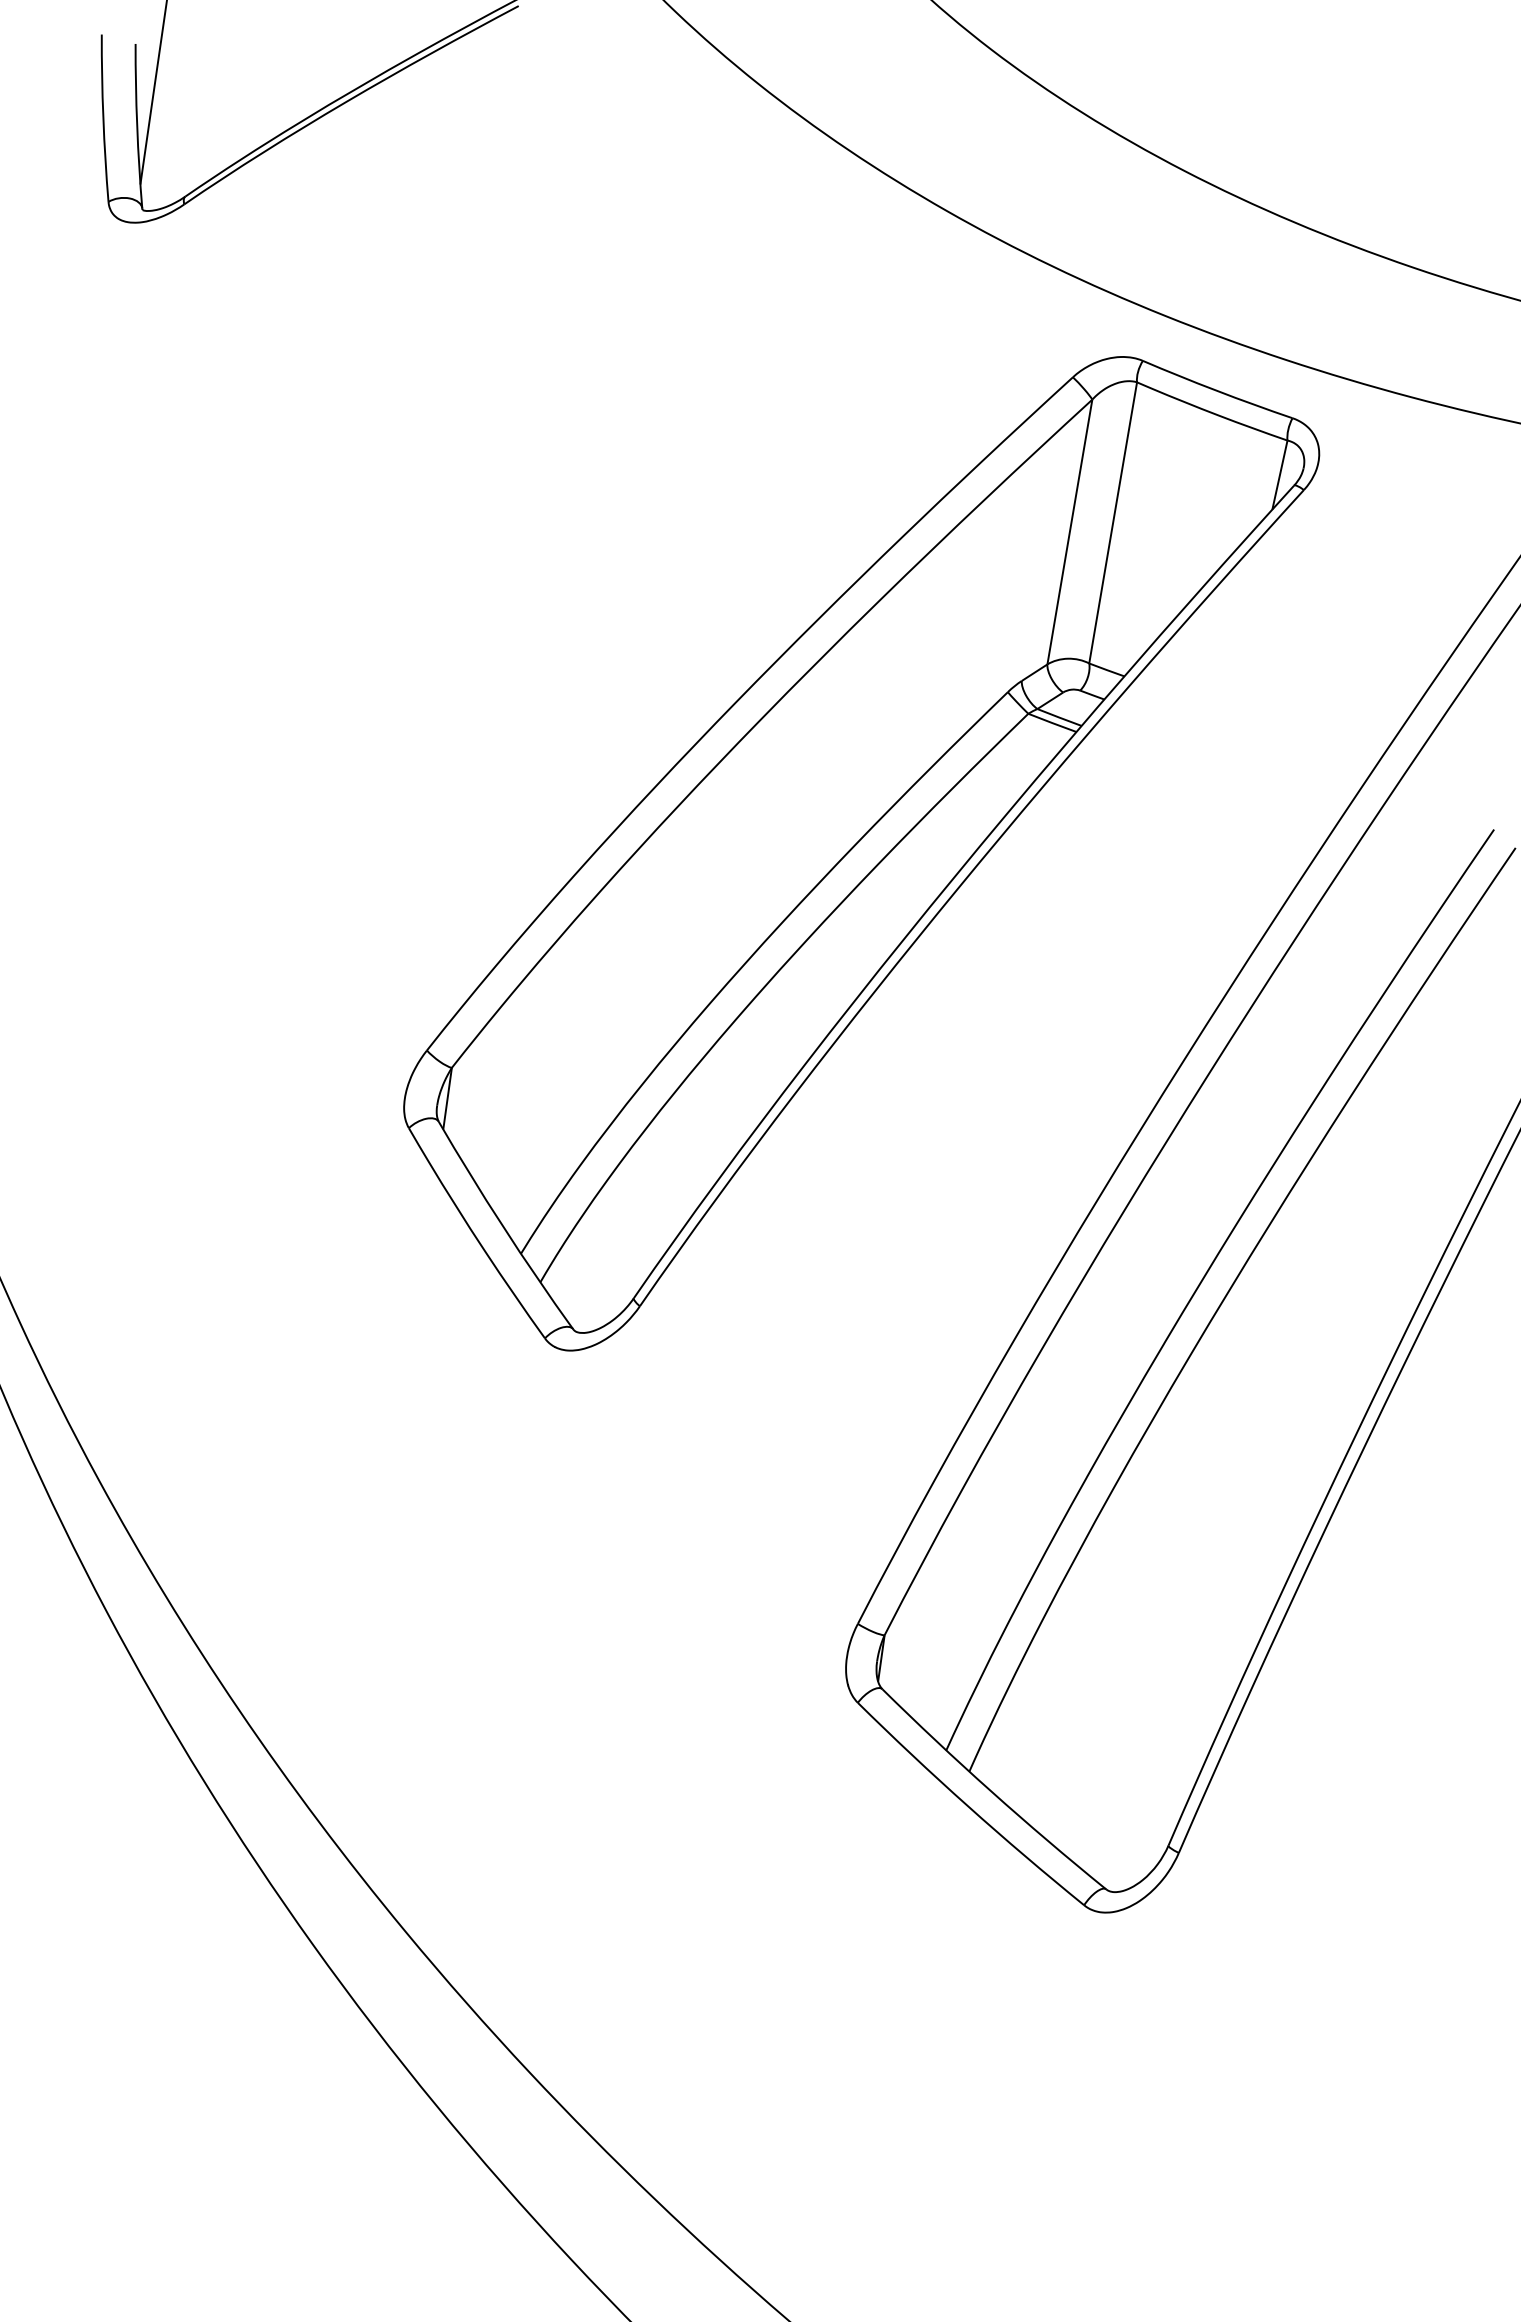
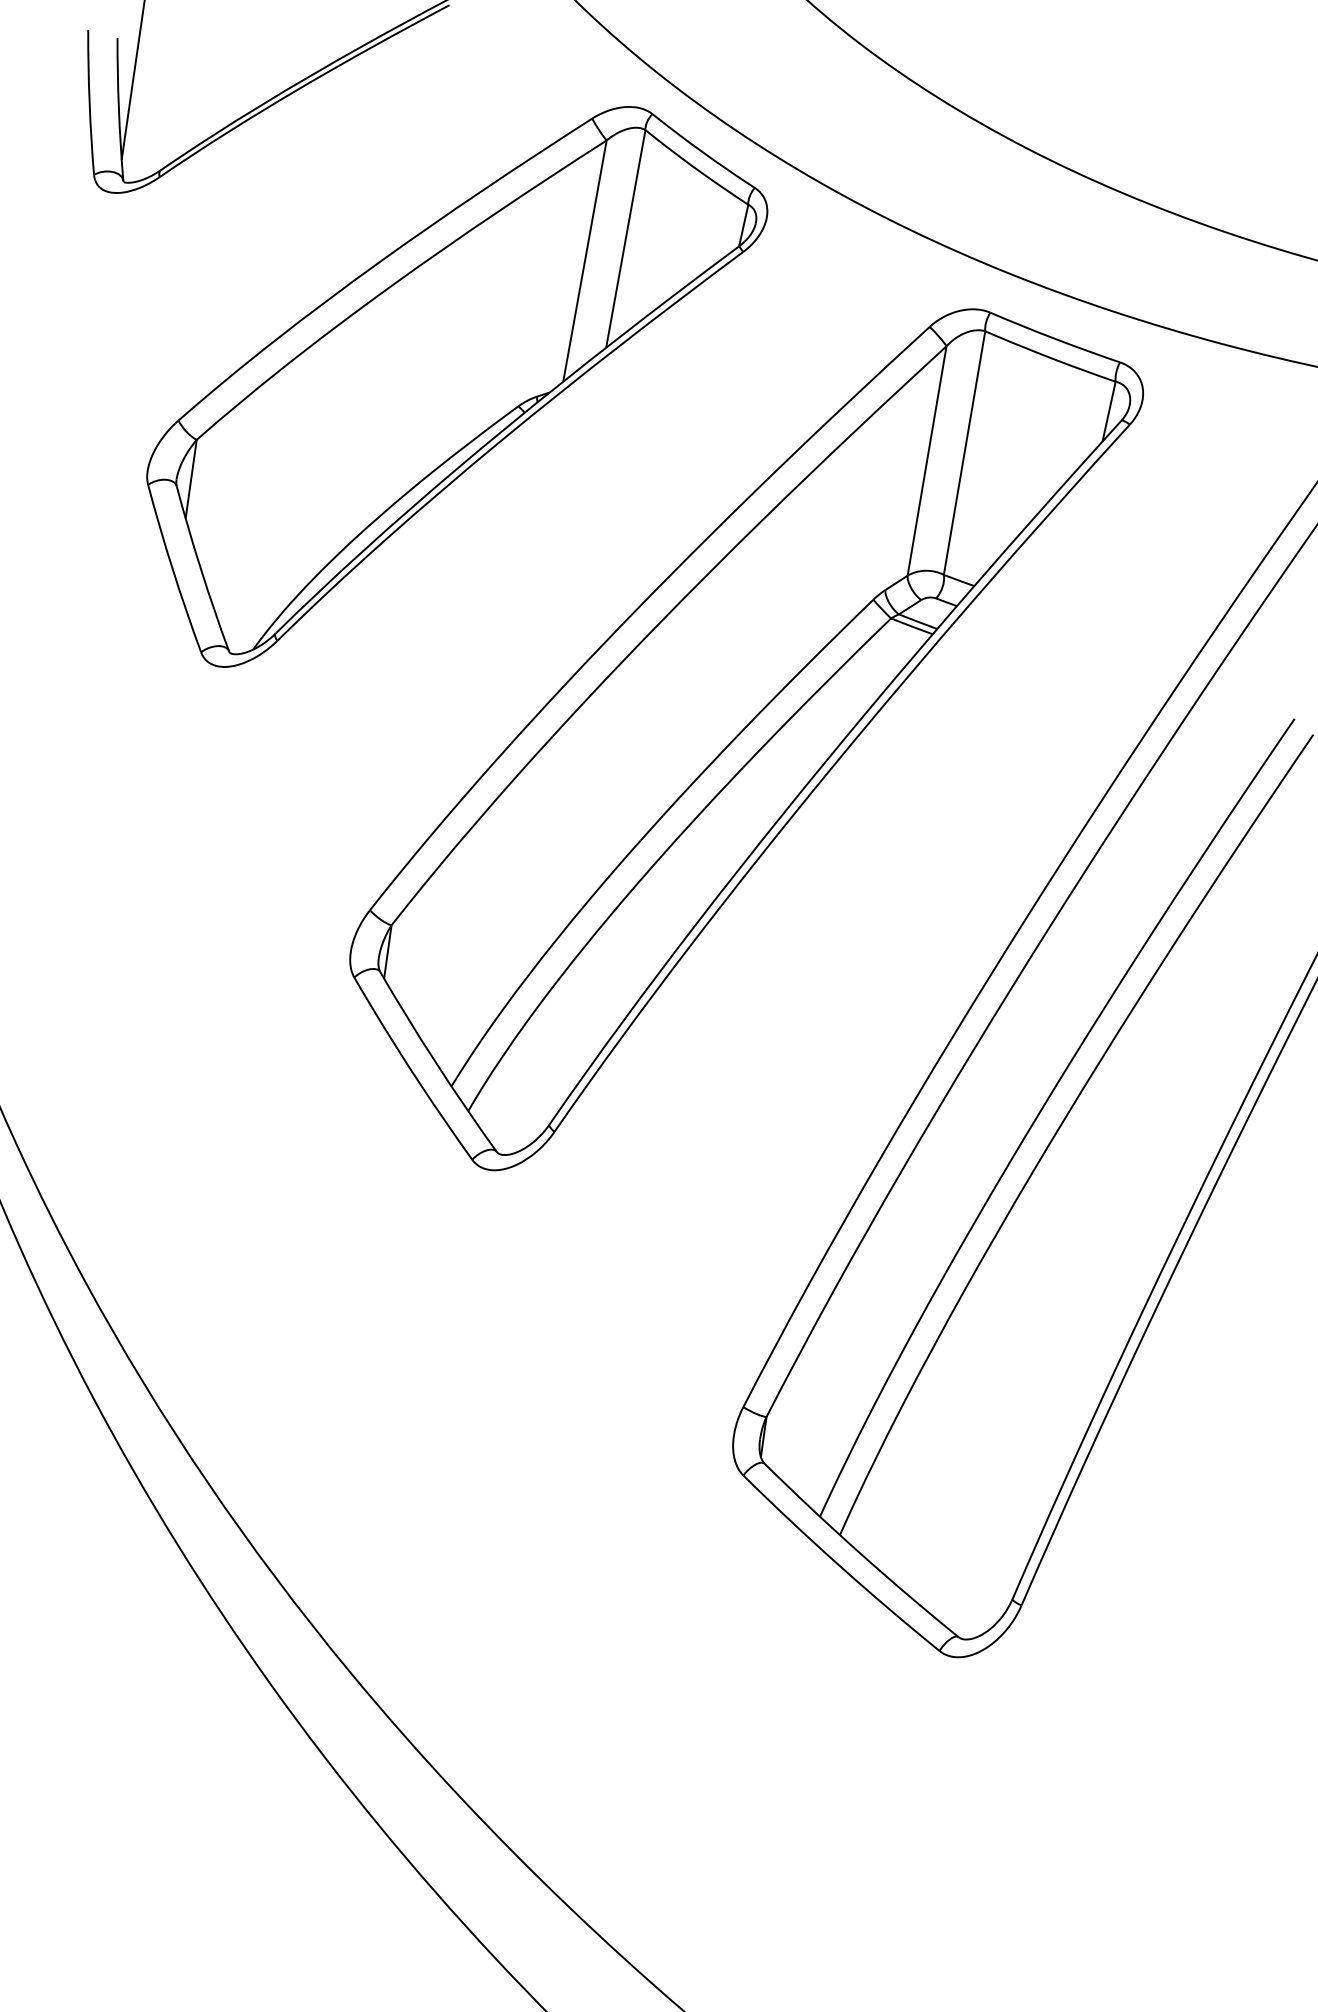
part: (527, 446) -> (457, 386), added

